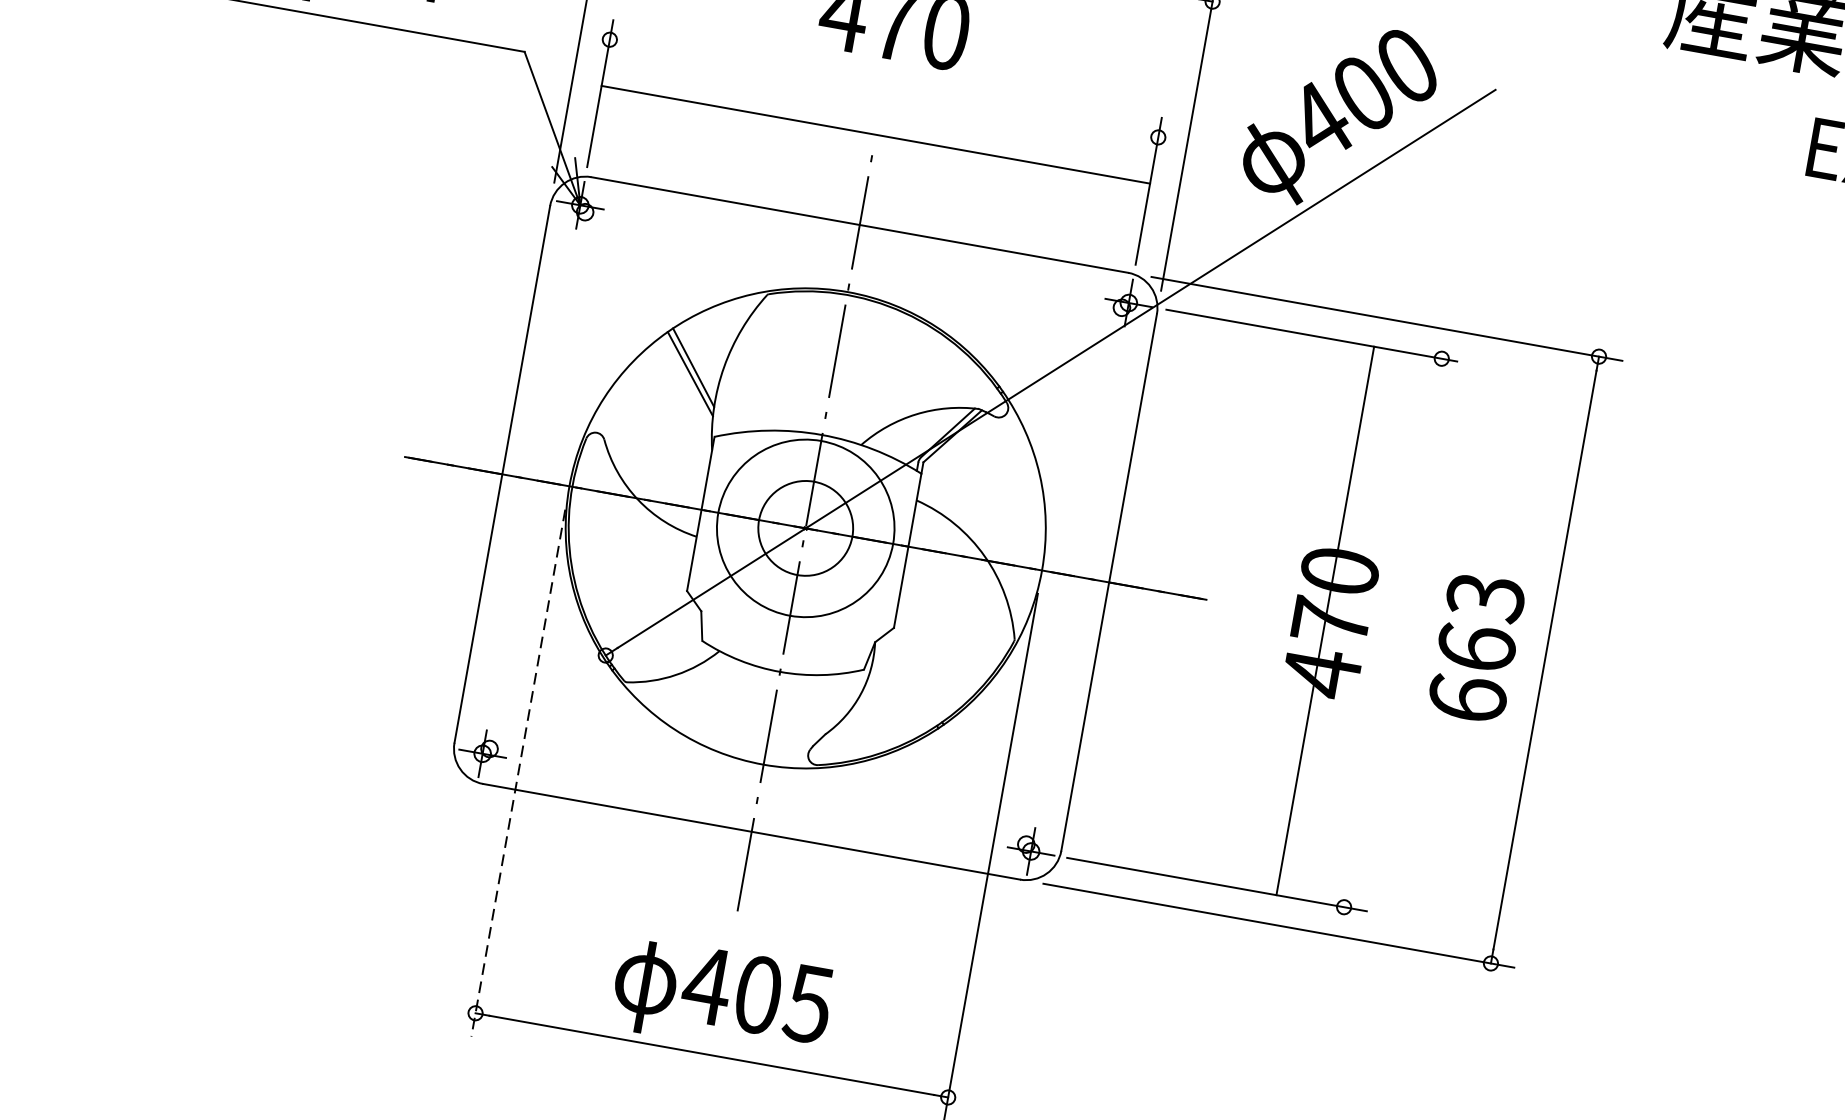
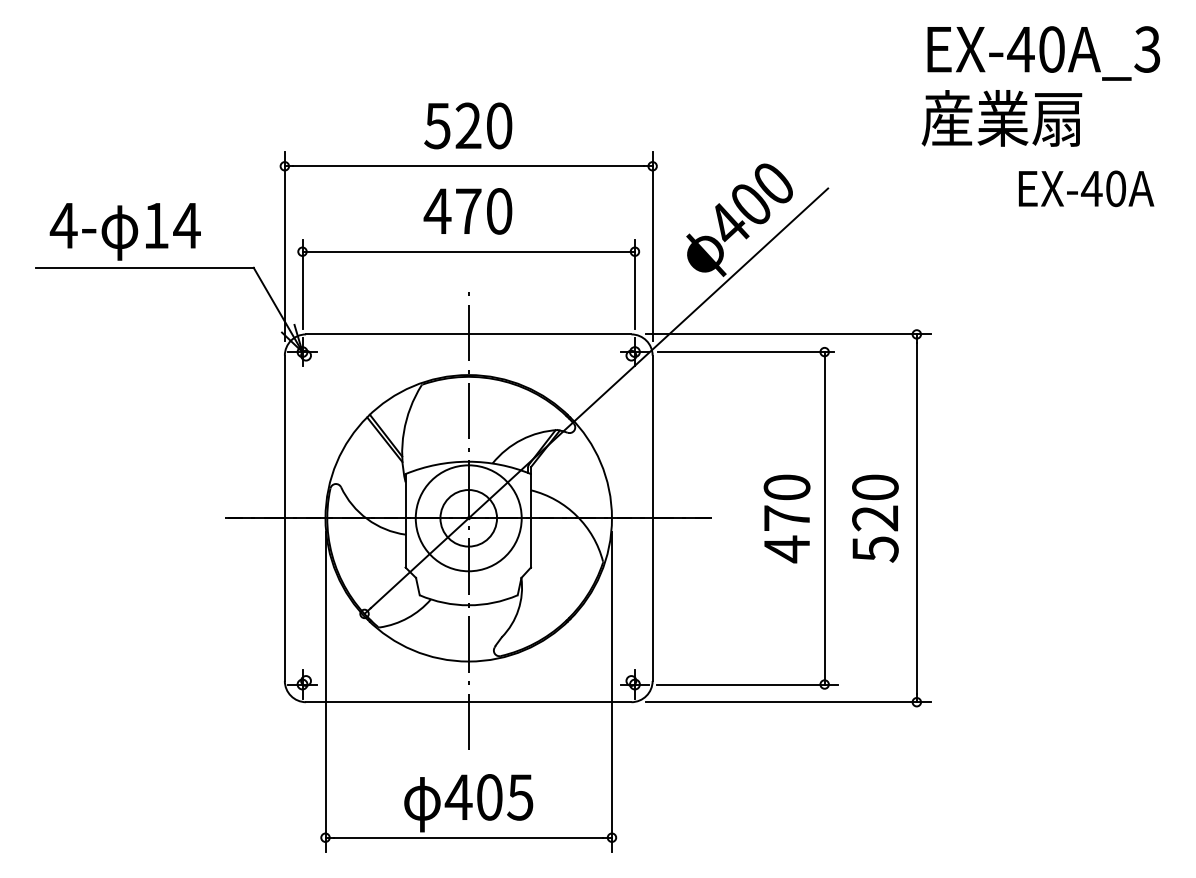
line: (875, 134) -> (468, 251), moved
line: (1324, 621) -> (824, 518), moved
text: (1476, 648) -> (875, 518), 663 -> 520
line: (518, 773) -> (325, 692), dashed -> solid

